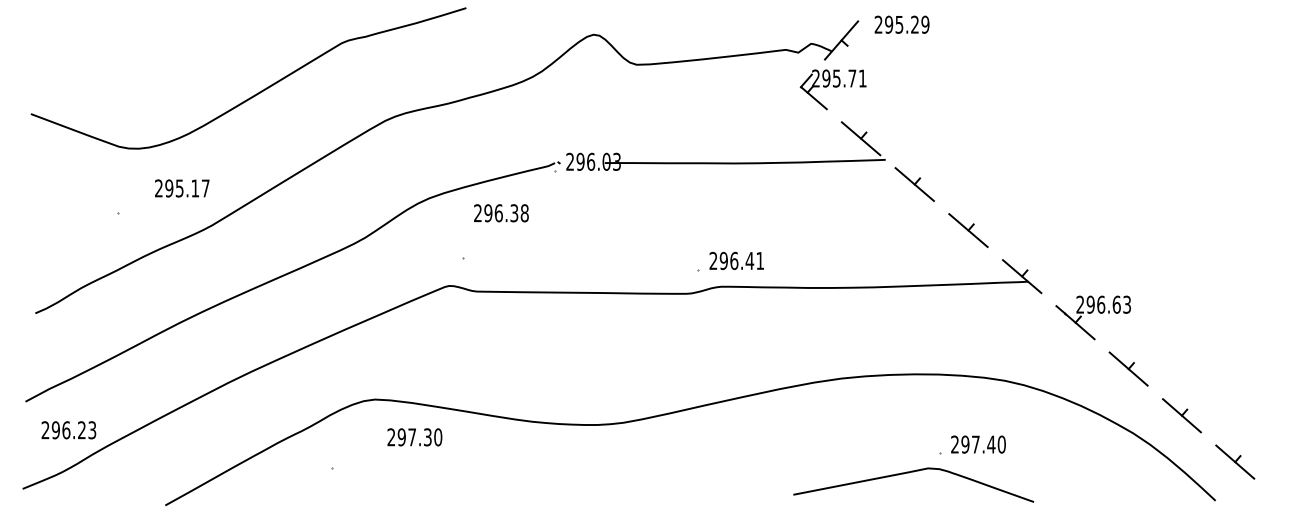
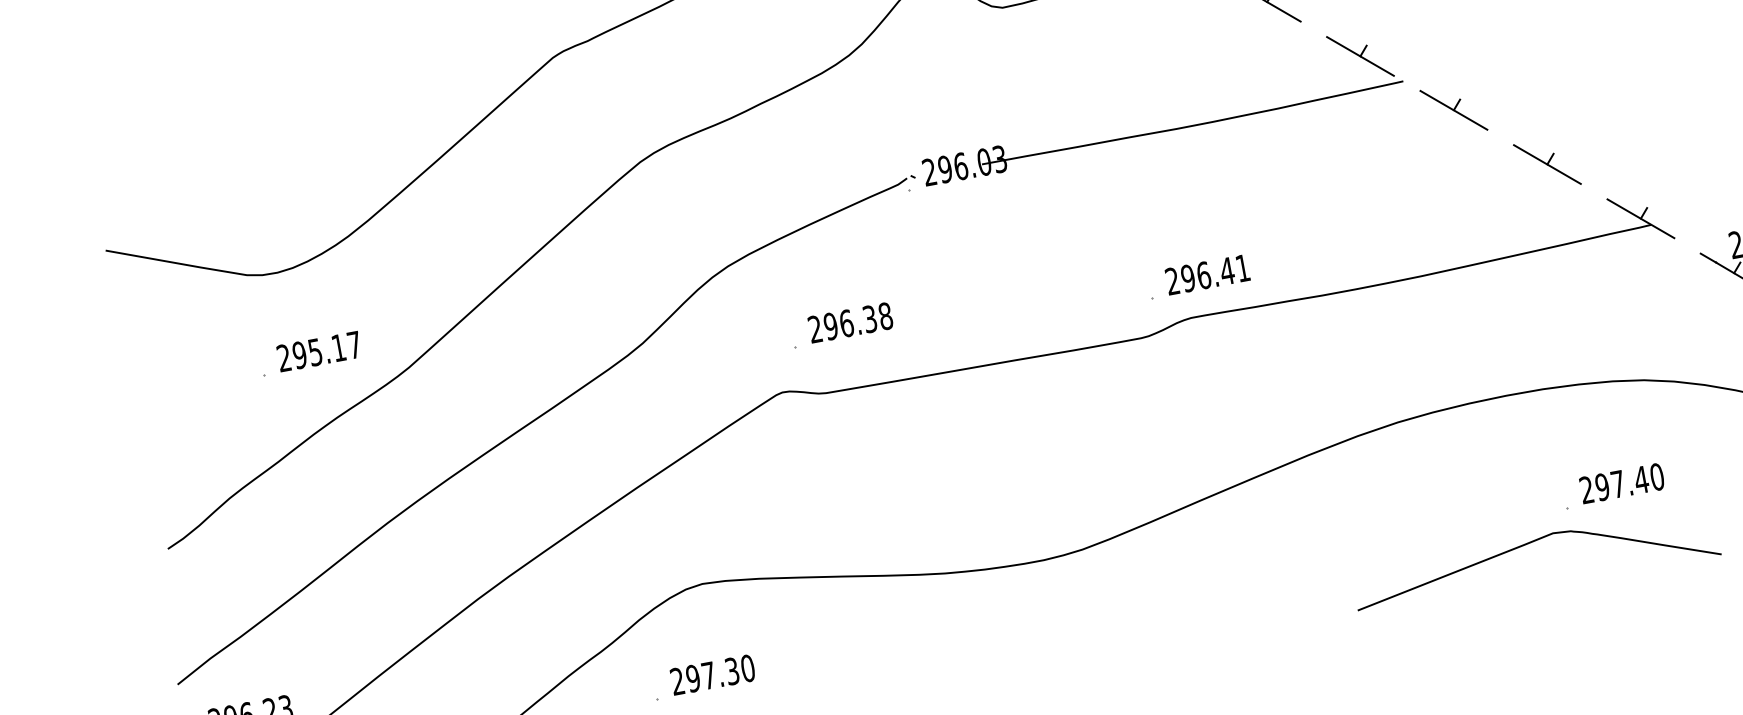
text: (182, 188) -> (319, 351), moved
text: (501, 213) -> (850, 323), moved
text: (414, 437) -> (712, 675), moved

